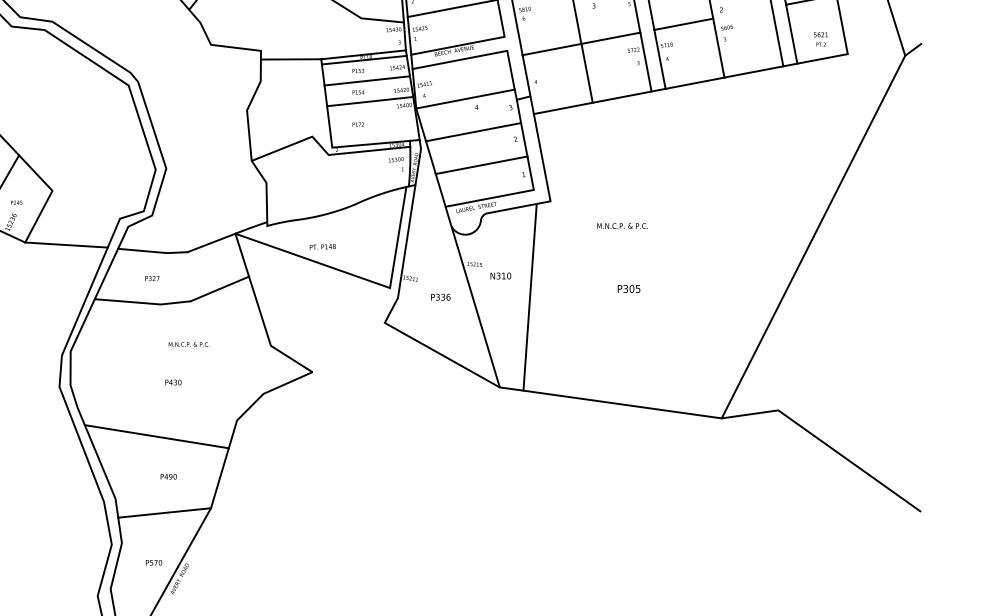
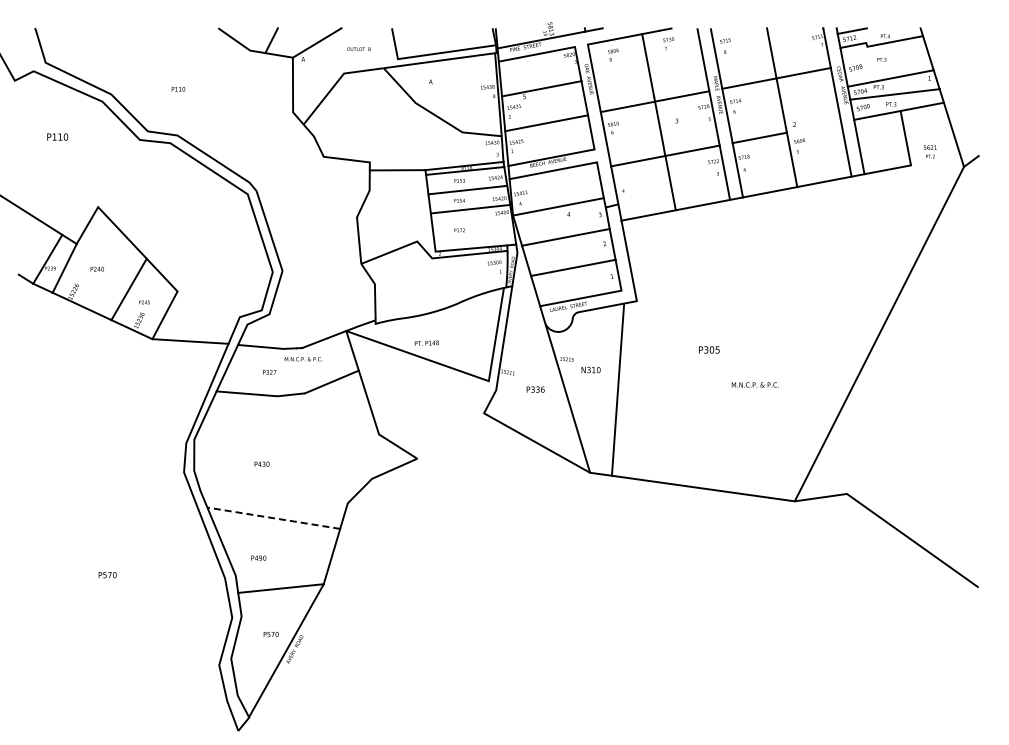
text: (820, 39) -> (929, 151), moved
text: (621, 225) -> (754, 384), moved
text: (629, 288) -> (709, 349), moved
text: (189, 344) -> (303, 359), moved
text: (172, 381) -> (261, 463), moved
line: (156, 436) -> (273, 518), solid -> dashed
text: (168, 476) -> (258, 557), moved

